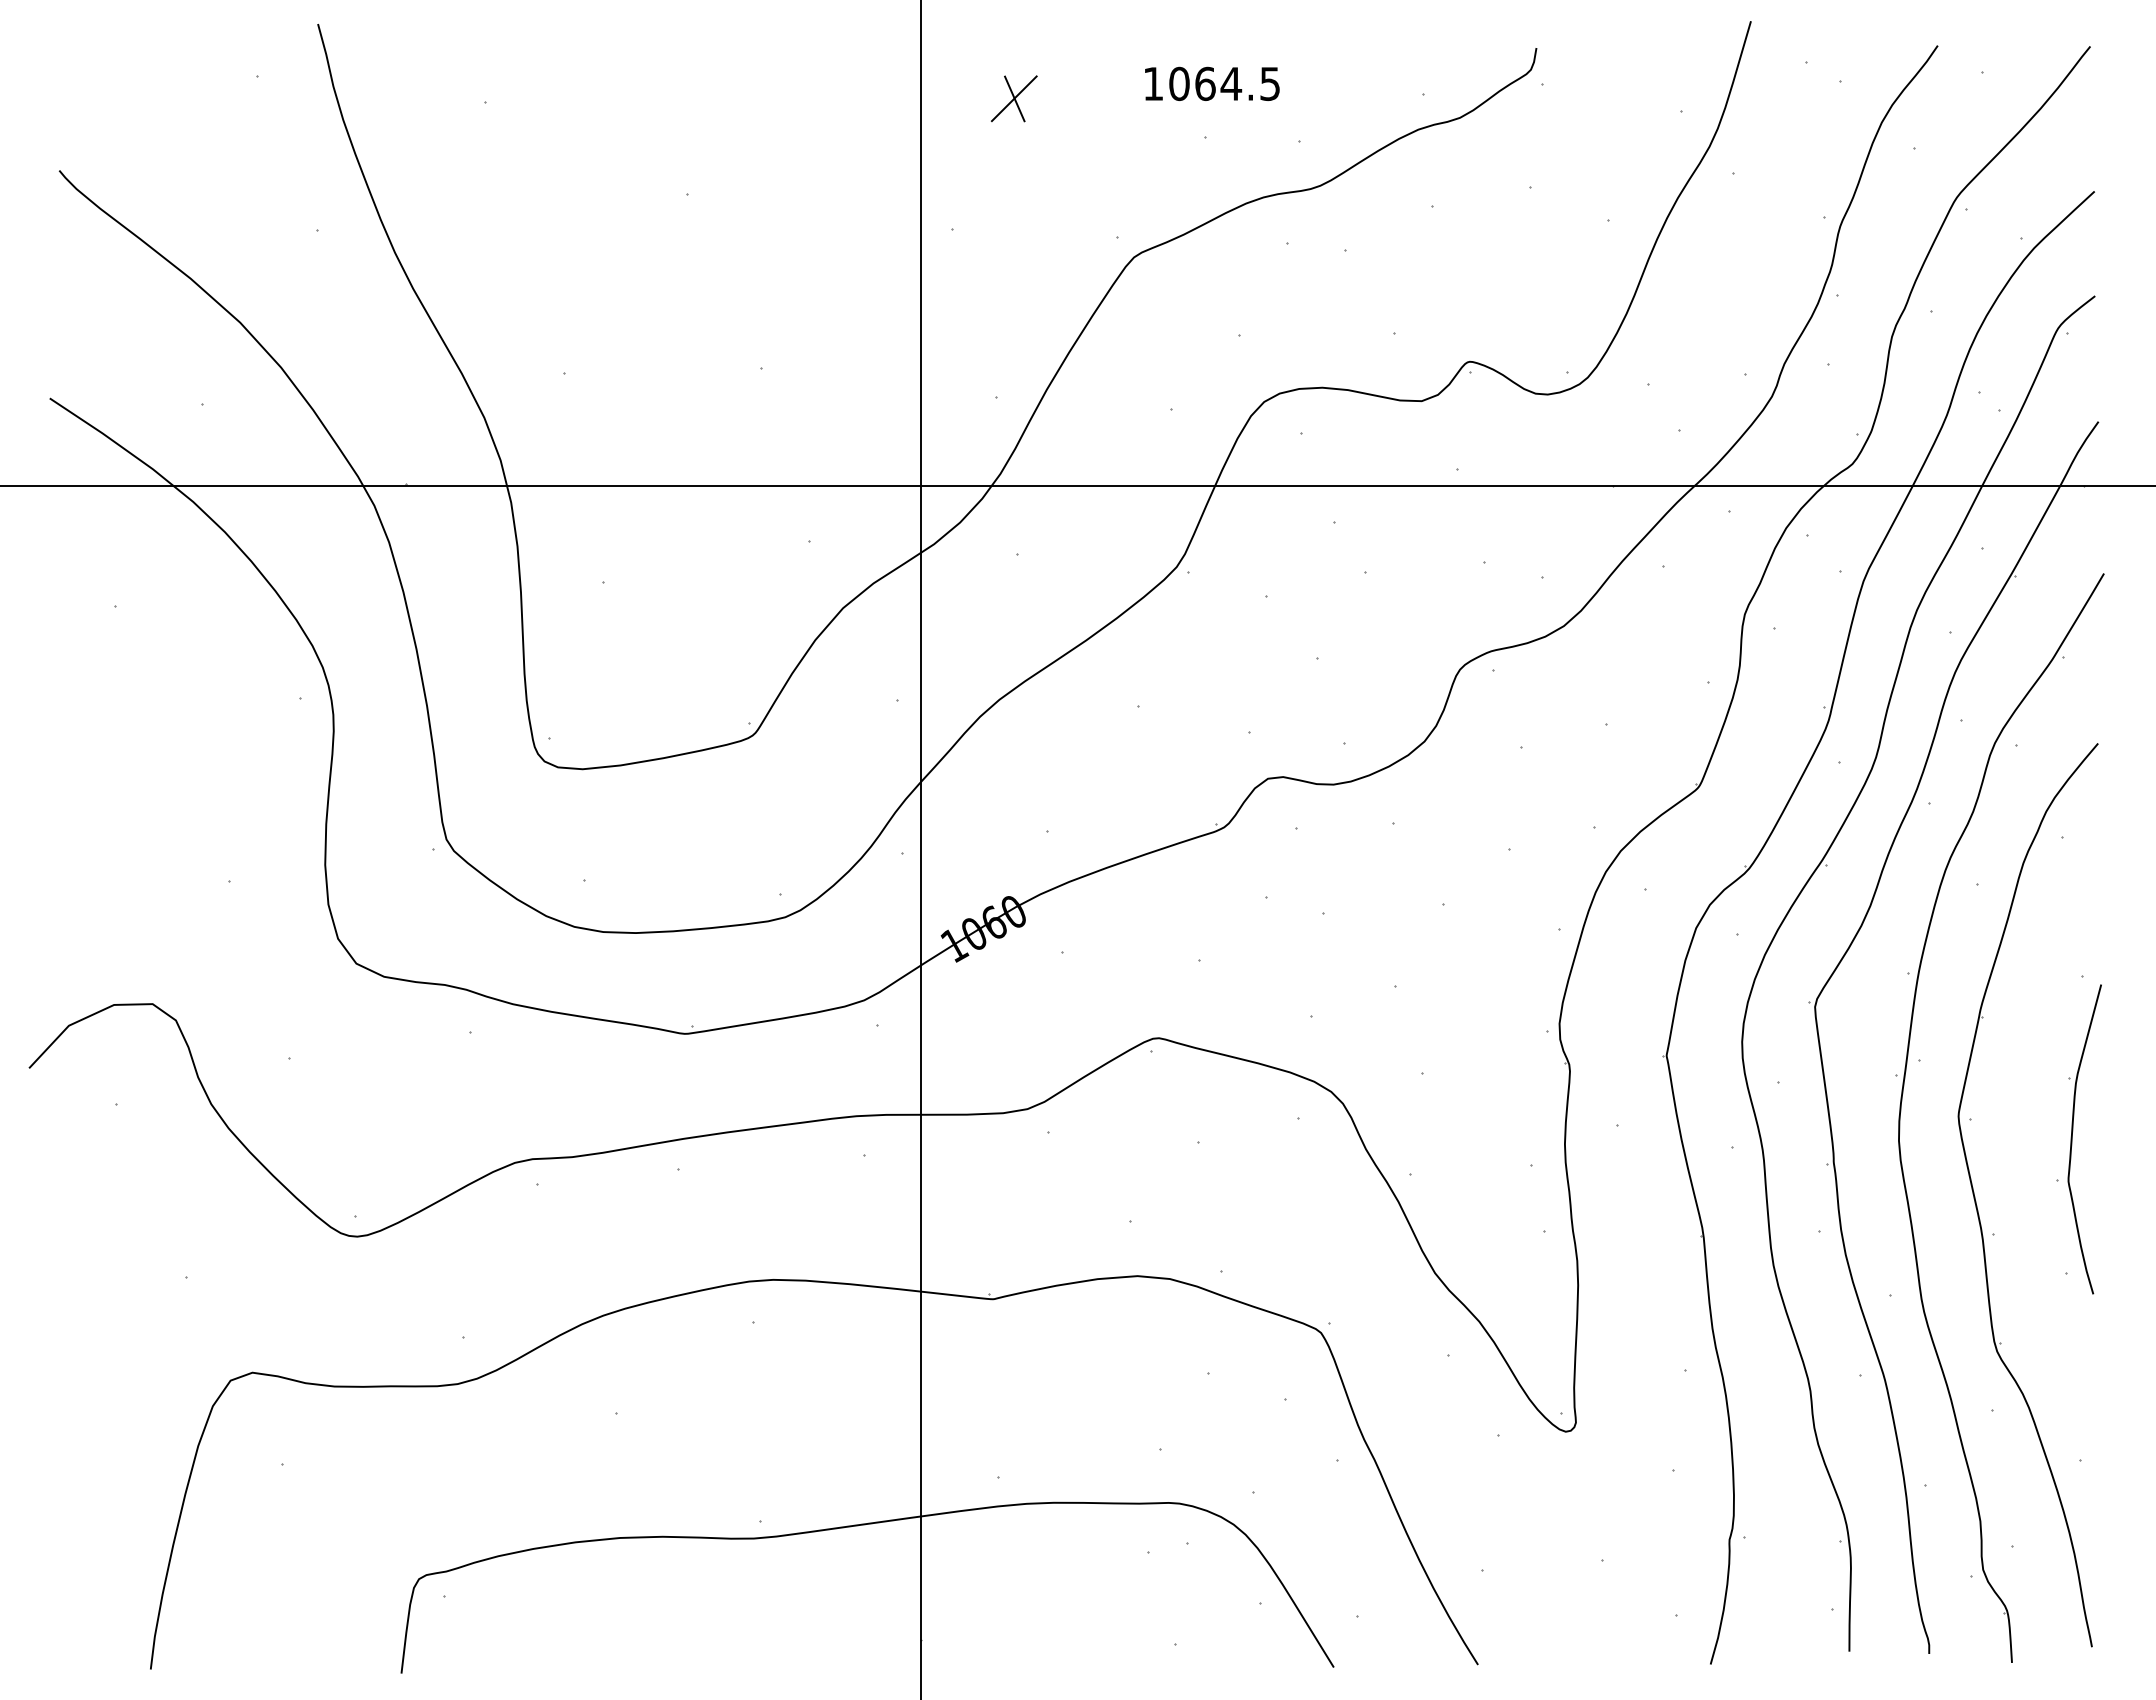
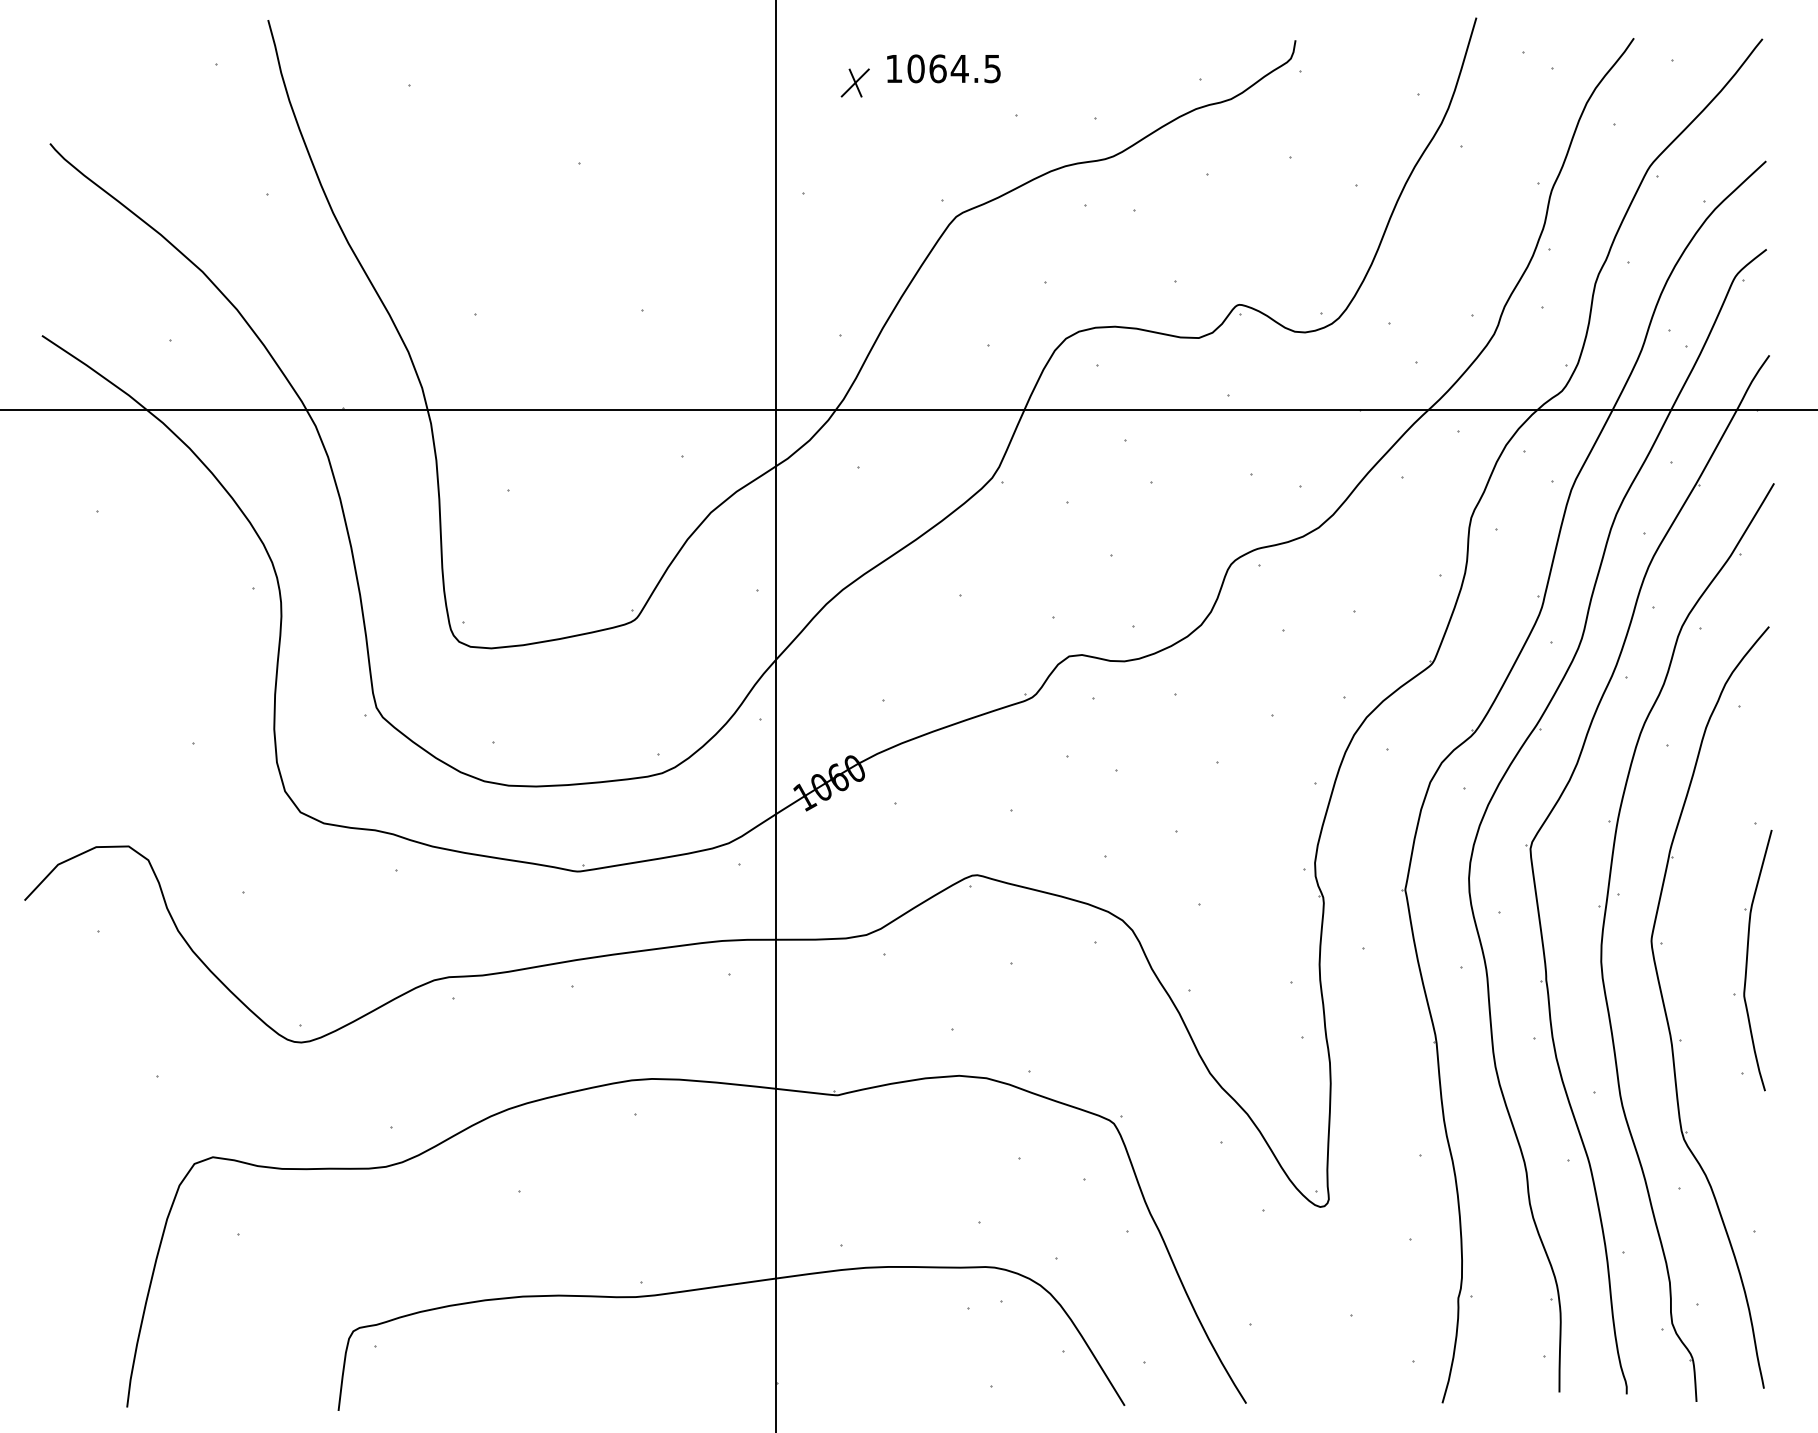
text: (1212, 83) -> (943, 68), moved
part: (1014, 98) -> (855, 82), size x0.71

